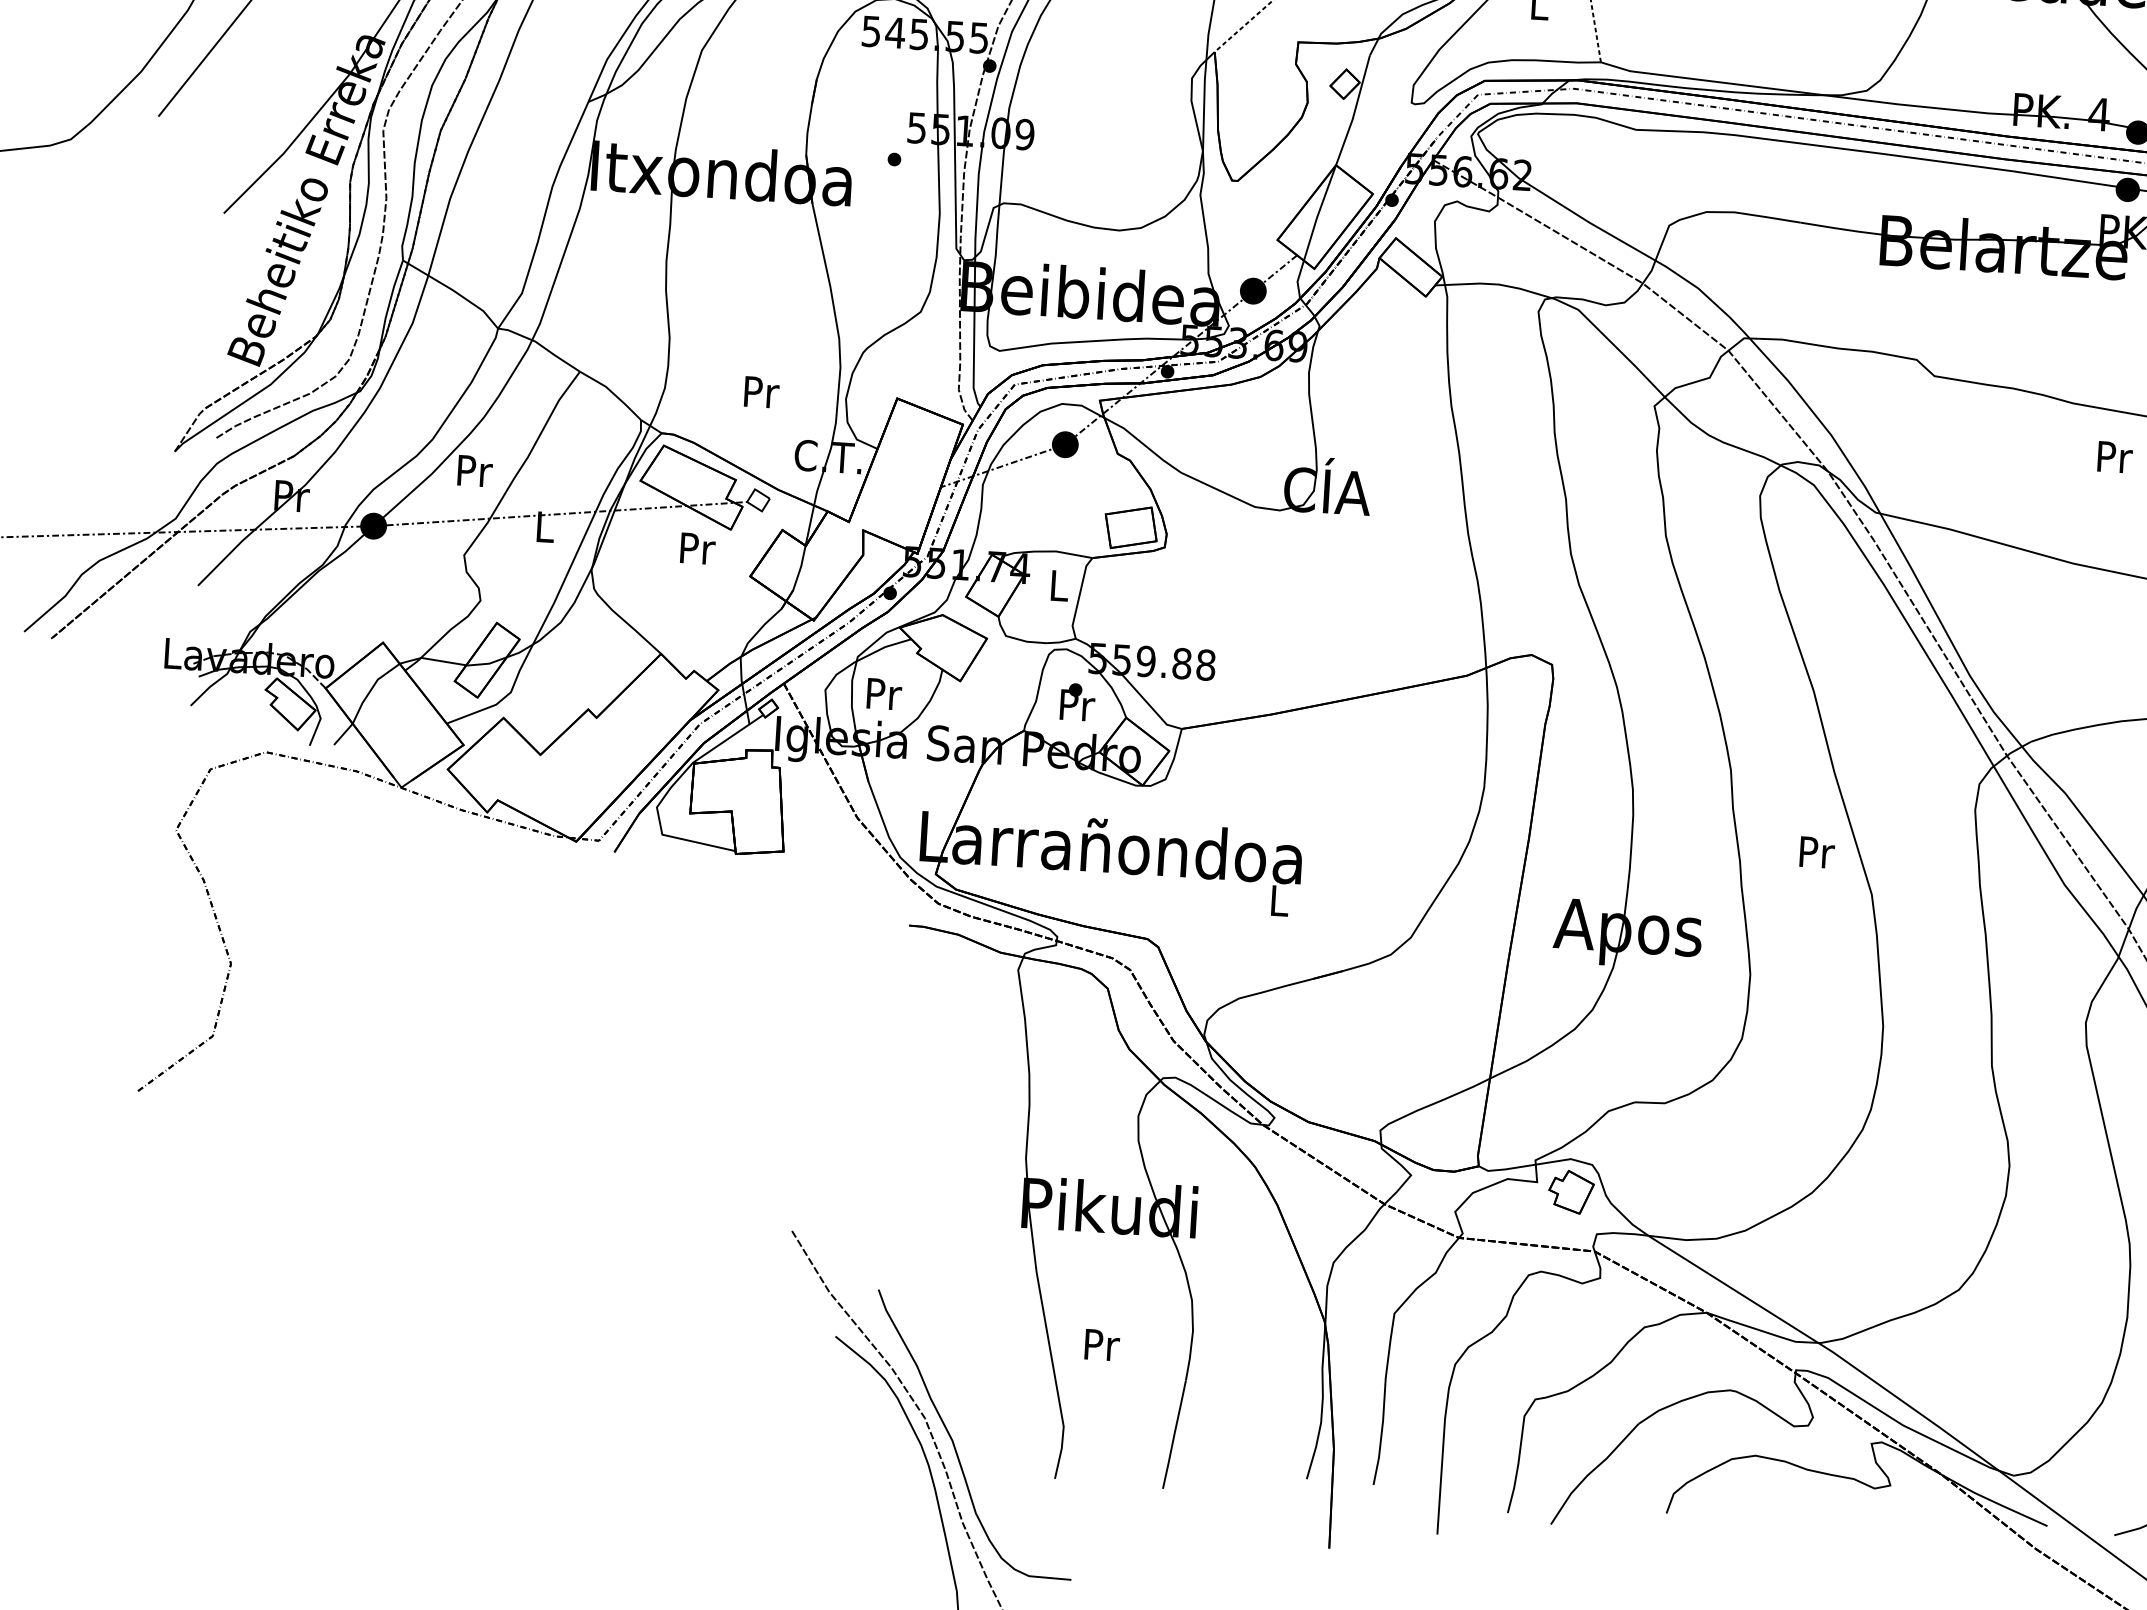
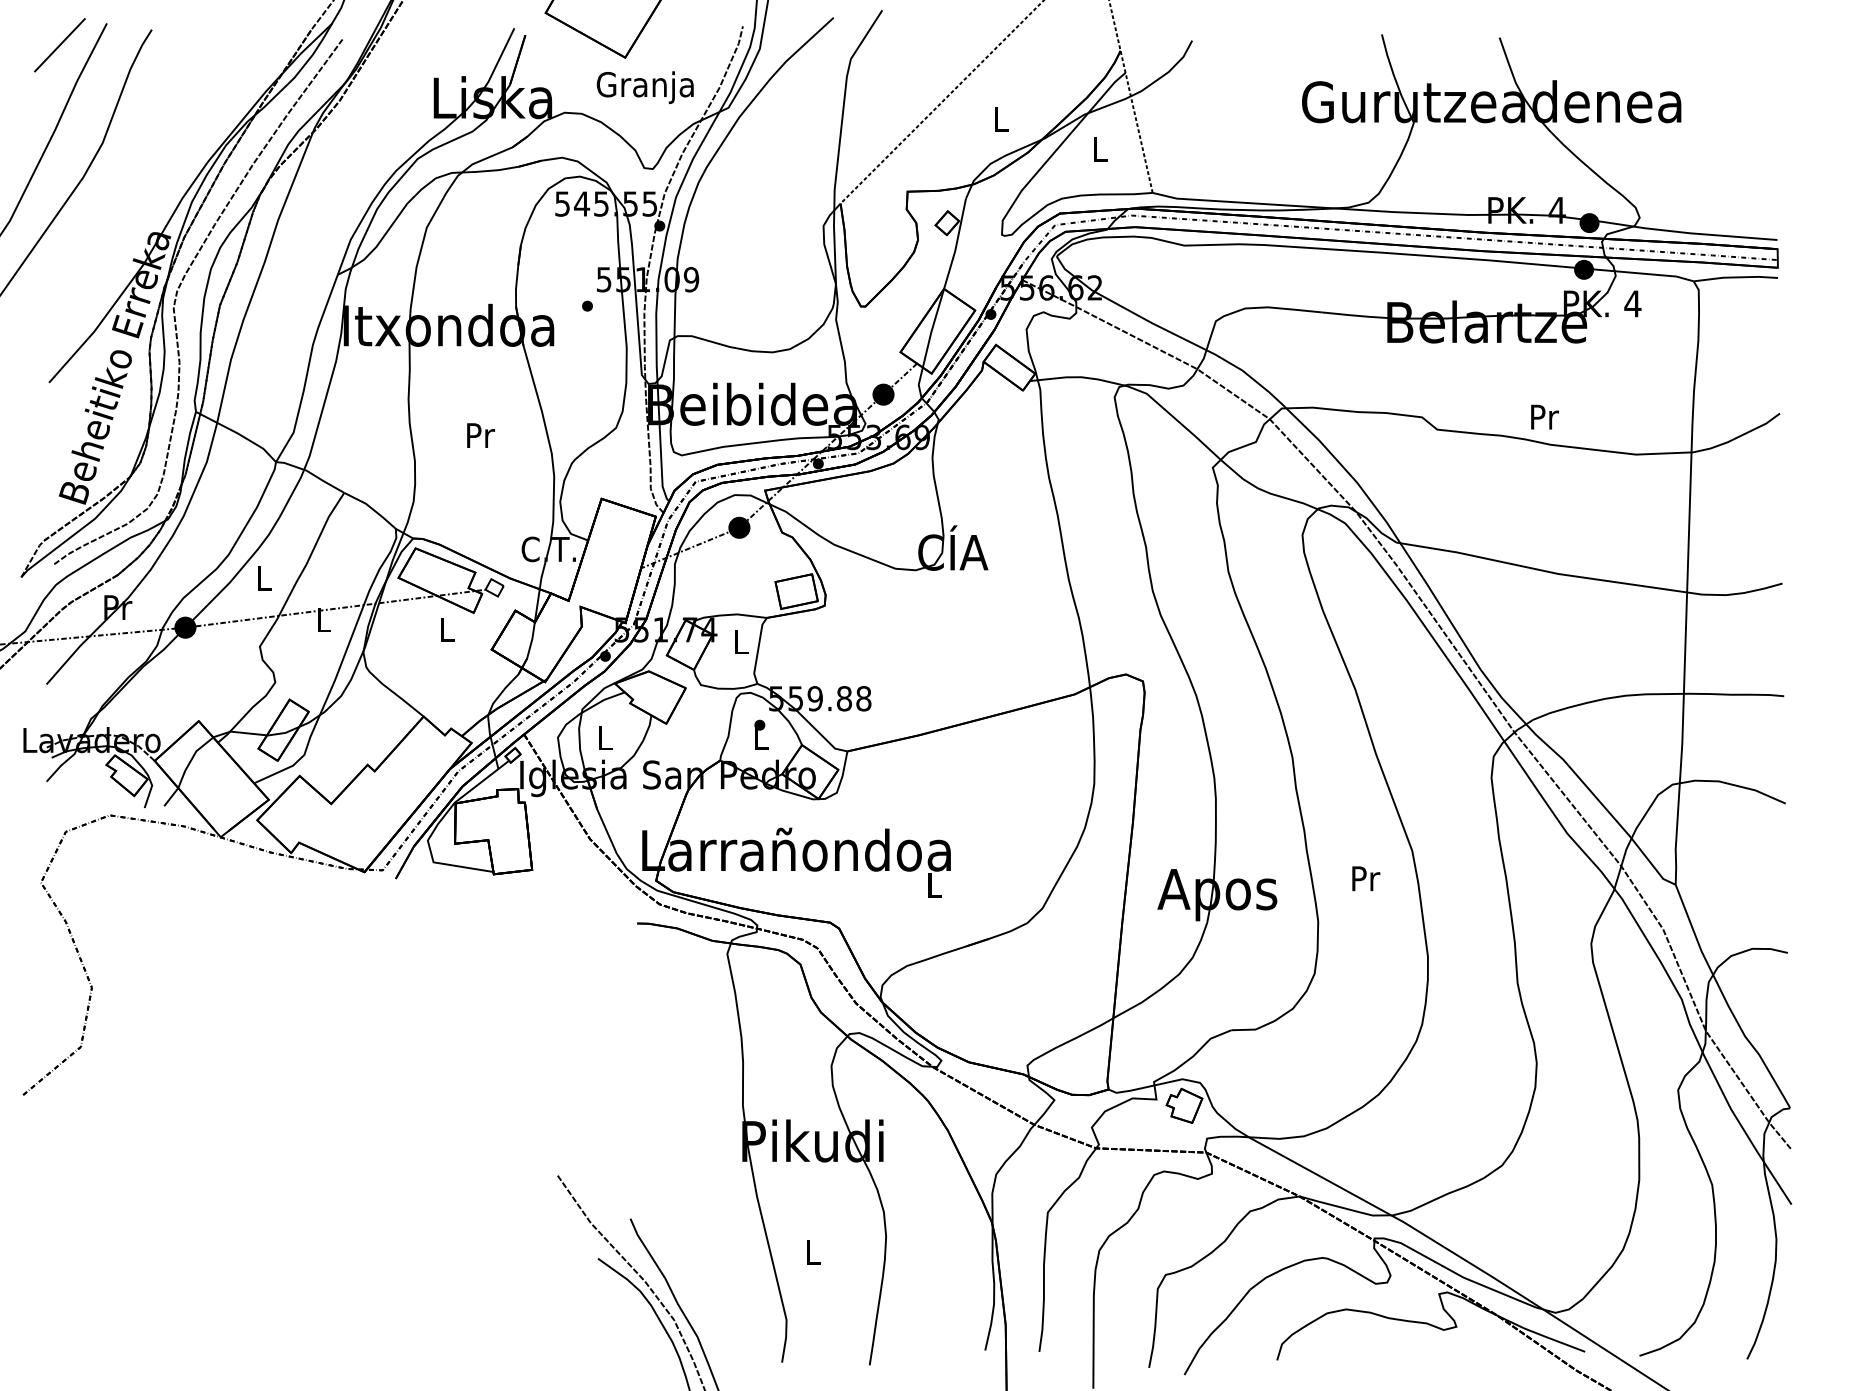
text: (761, 392) -> (480, 435), moved
text: (2114, 456) -> (1544, 416), moved
text: (475, 471) -> (264, 578), Pr -> L
text: (698, 548) -> (448, 629), Pr -> L
text: (884, 693) -> (605, 737), Pr -> L
text: (1077, 705) -> (762, 737), Pr -> L
text: (1817, 852) -> (1366, 878), moved
text: (1102, 1345) -> (813, 1252), Pr -> L

